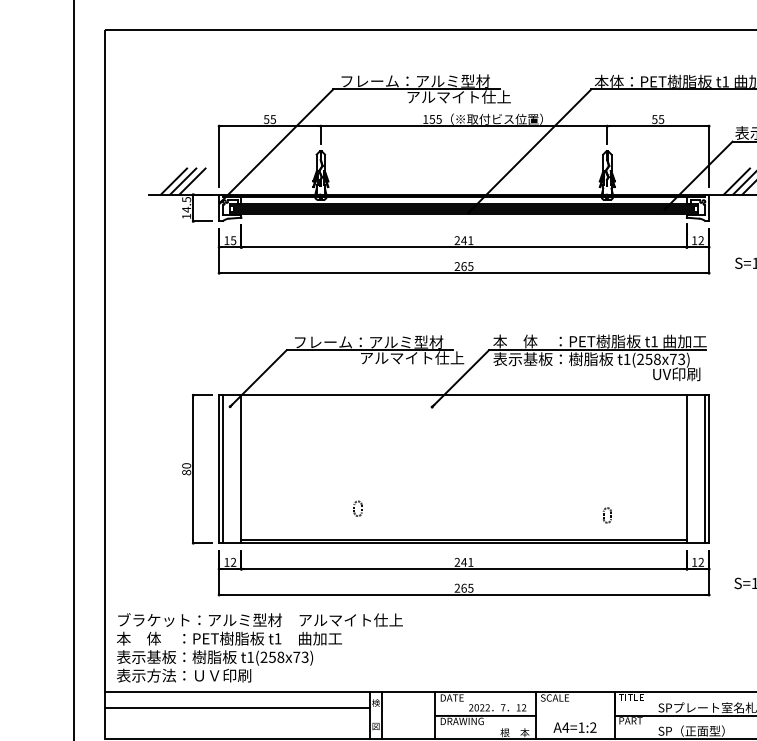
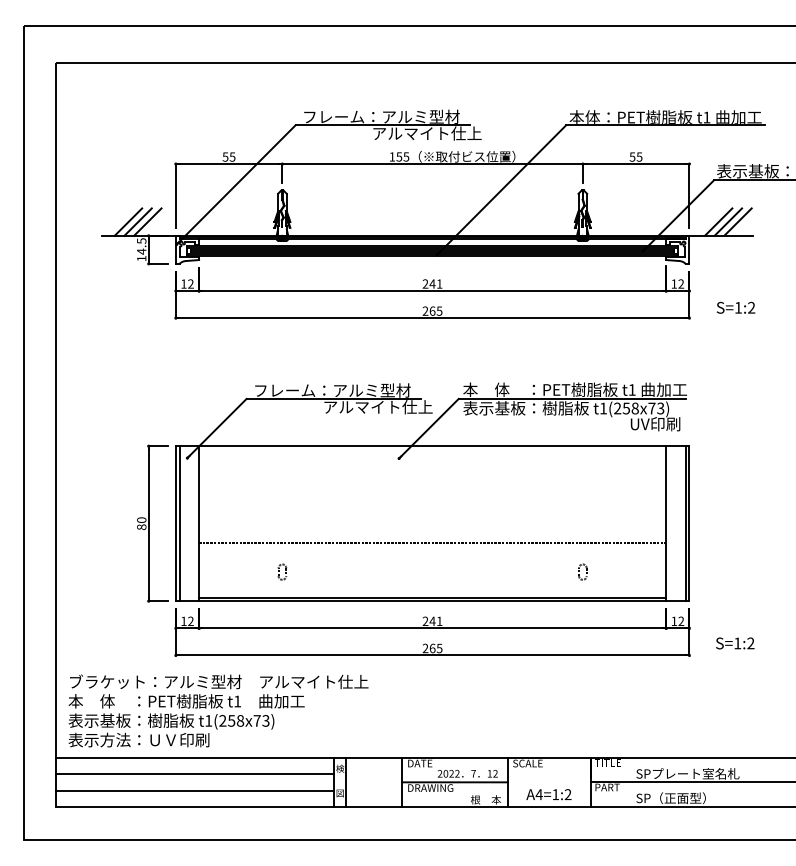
text: (233, 240) -> (190, 283), 15 -> 12
line: (463, 488) -> (432, 543), added
part: (358, 508) -> (282, 571), moved
line: (237, 723) -> (195, 790), added

